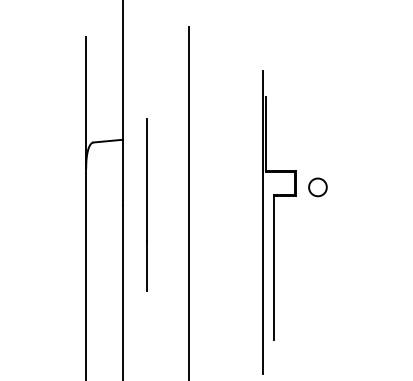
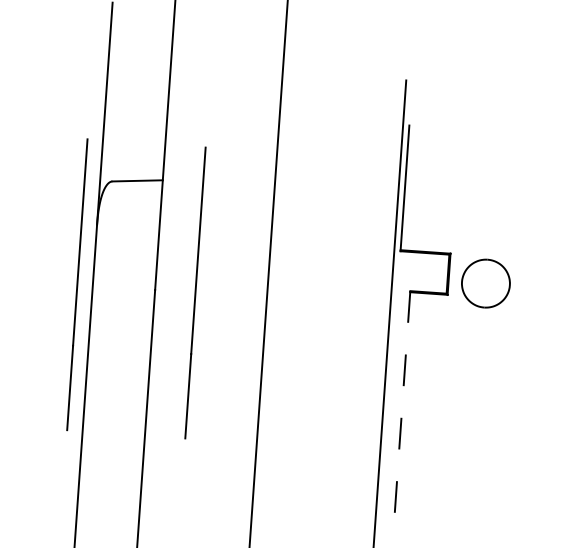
part: (317, 187) -> (485, 283), size x1.6
line: (76, 204) -> (76, 284), added
line: (273, 267) -> (401, 413), solid -> dashed

